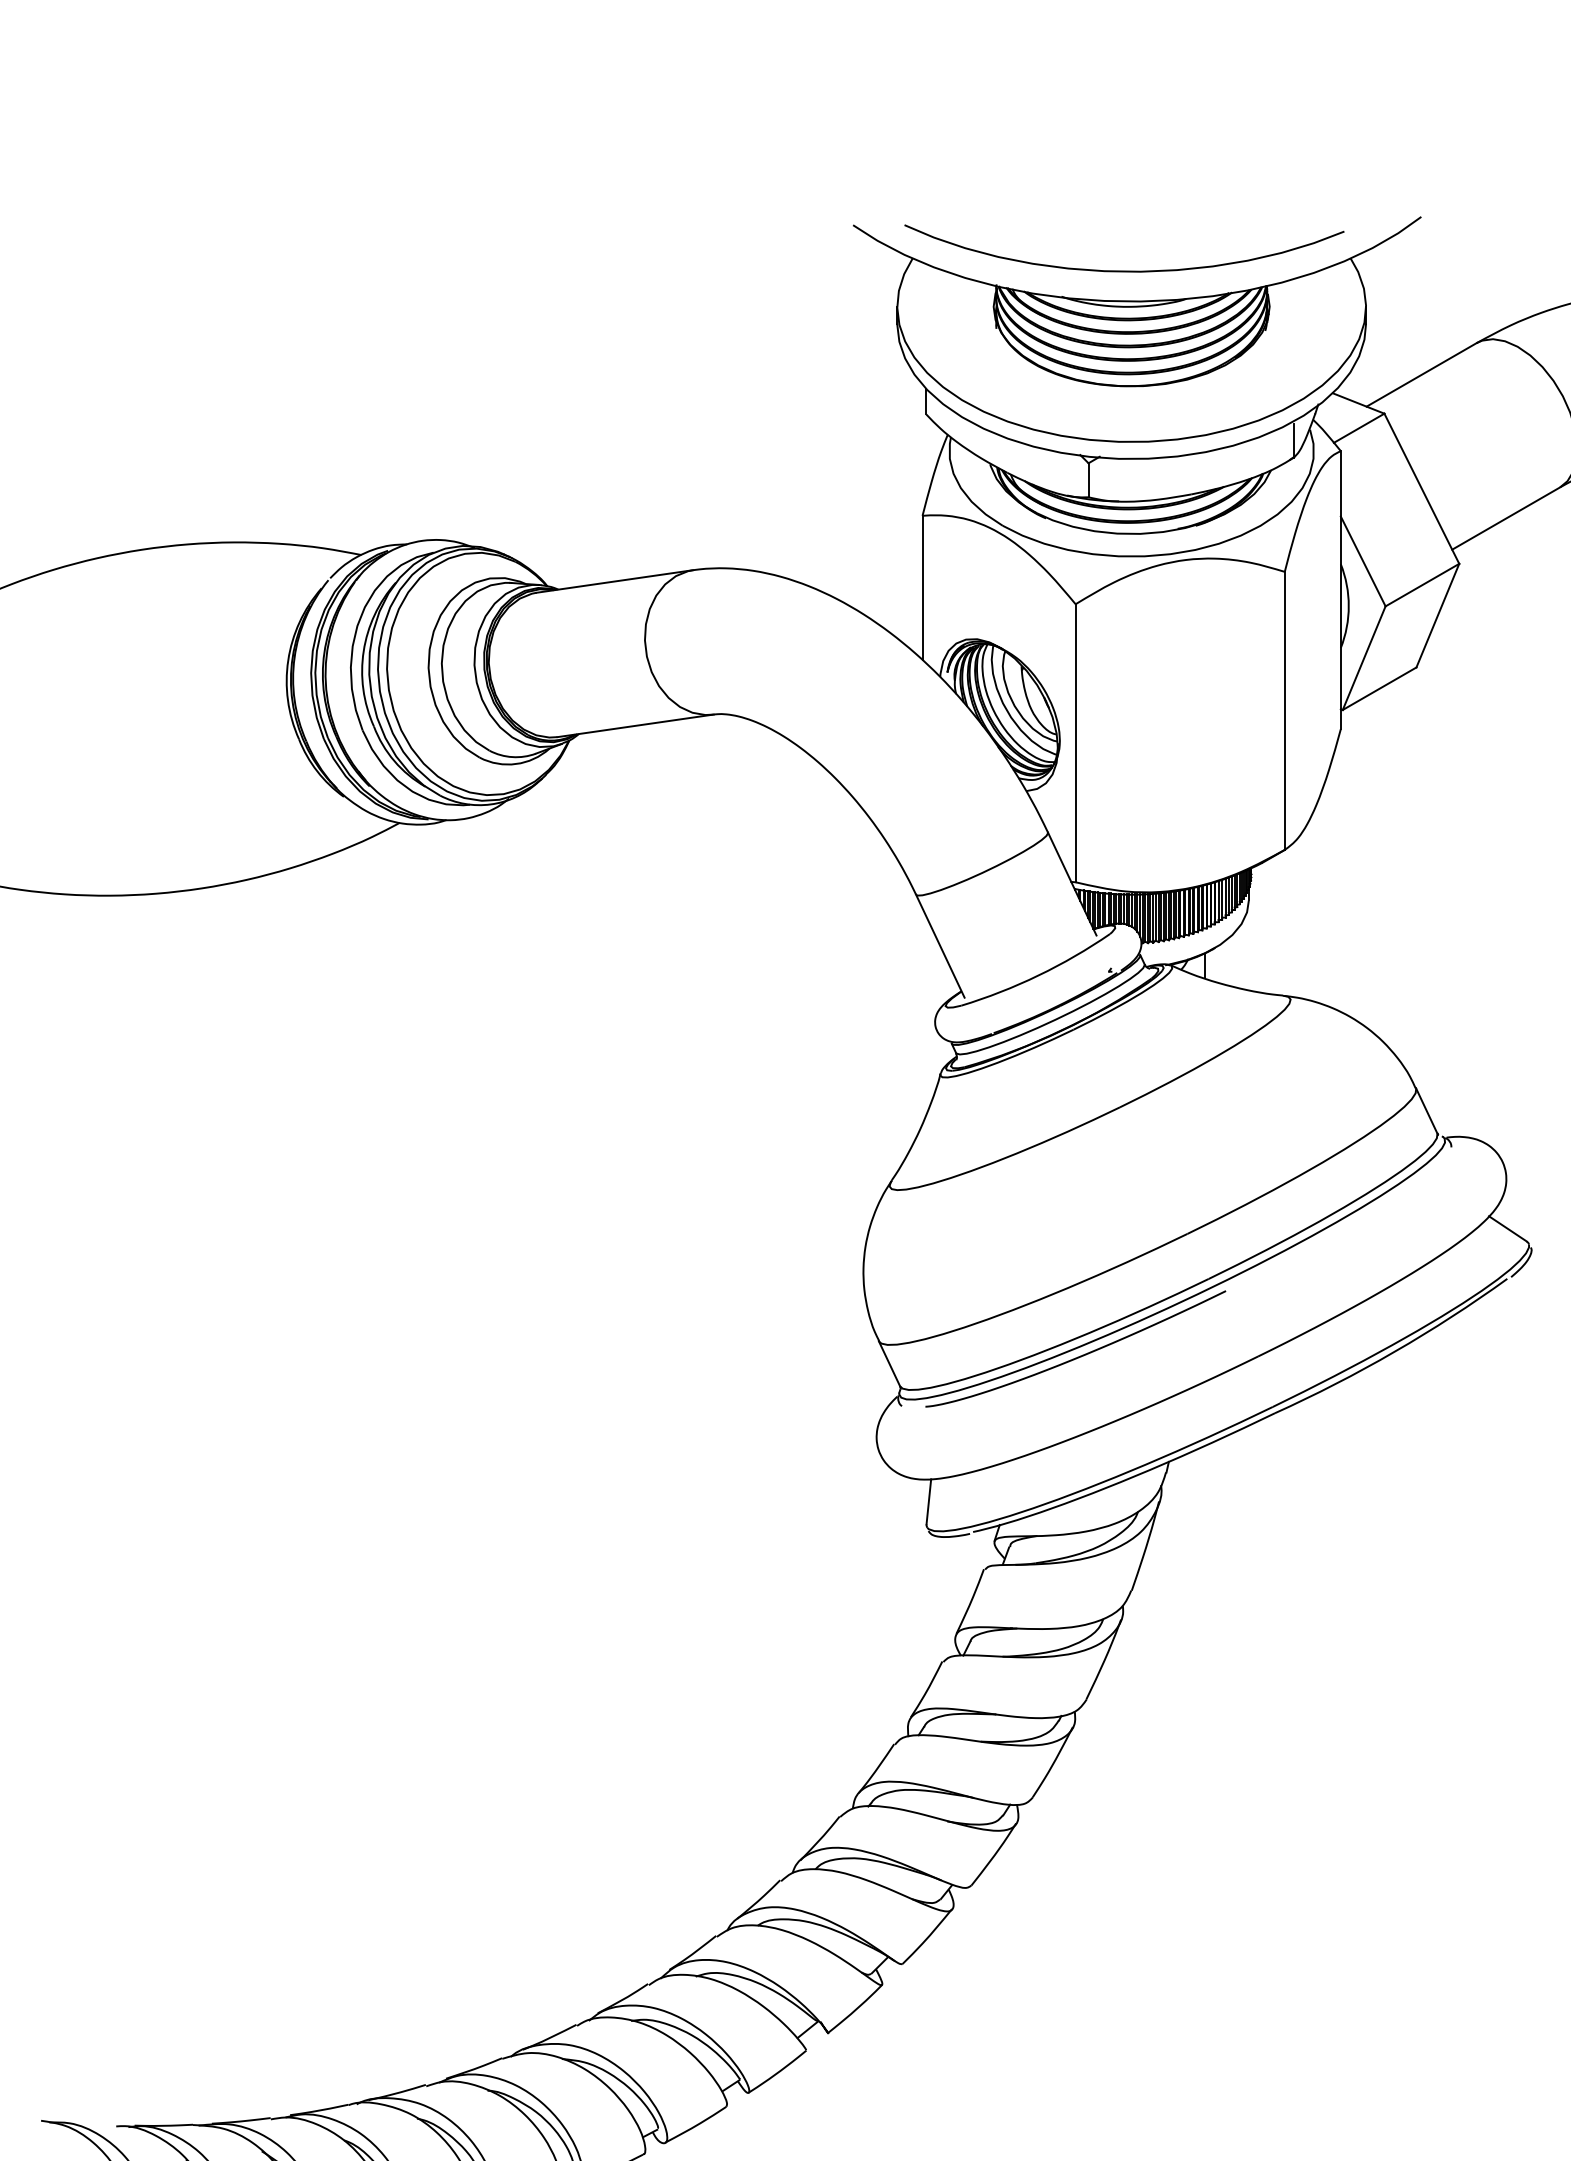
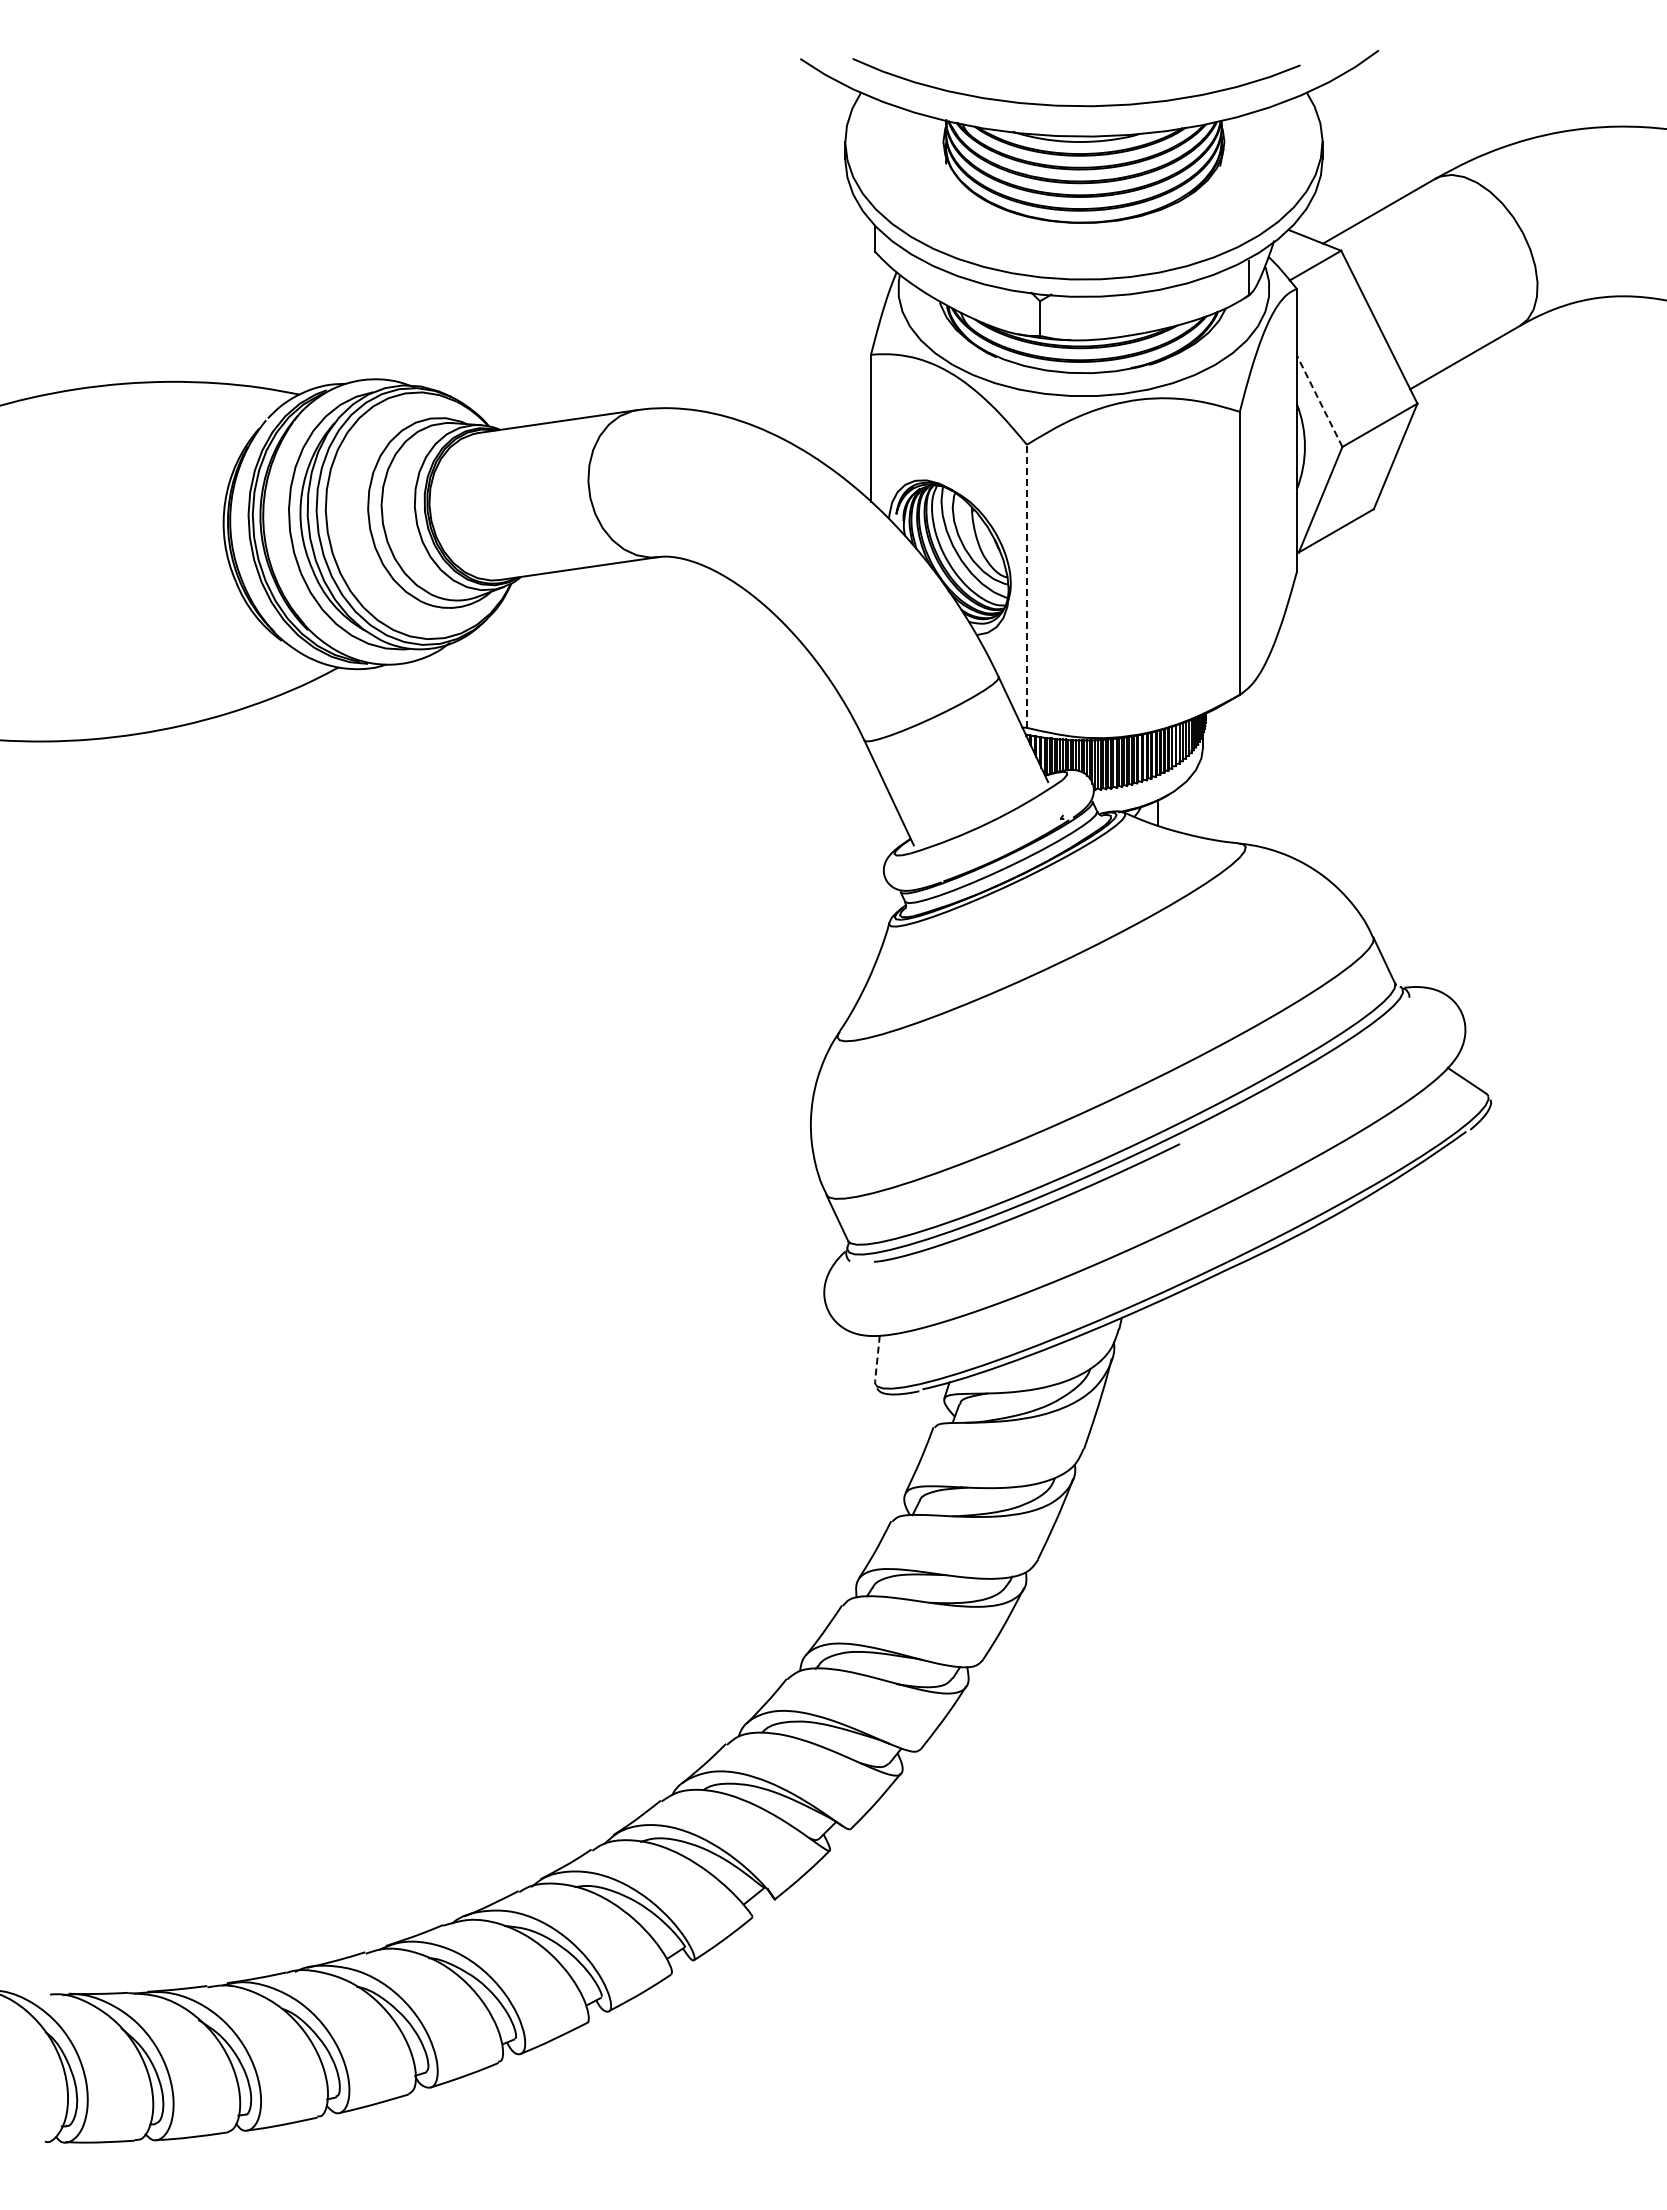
line: (1363, 560) -> (1319, 400), solid -> dashed
line: (1075, 743) -> (1026, 586), solid -> dashed
line: (928, 1502) -> (877, 1359), solid -> dashed

